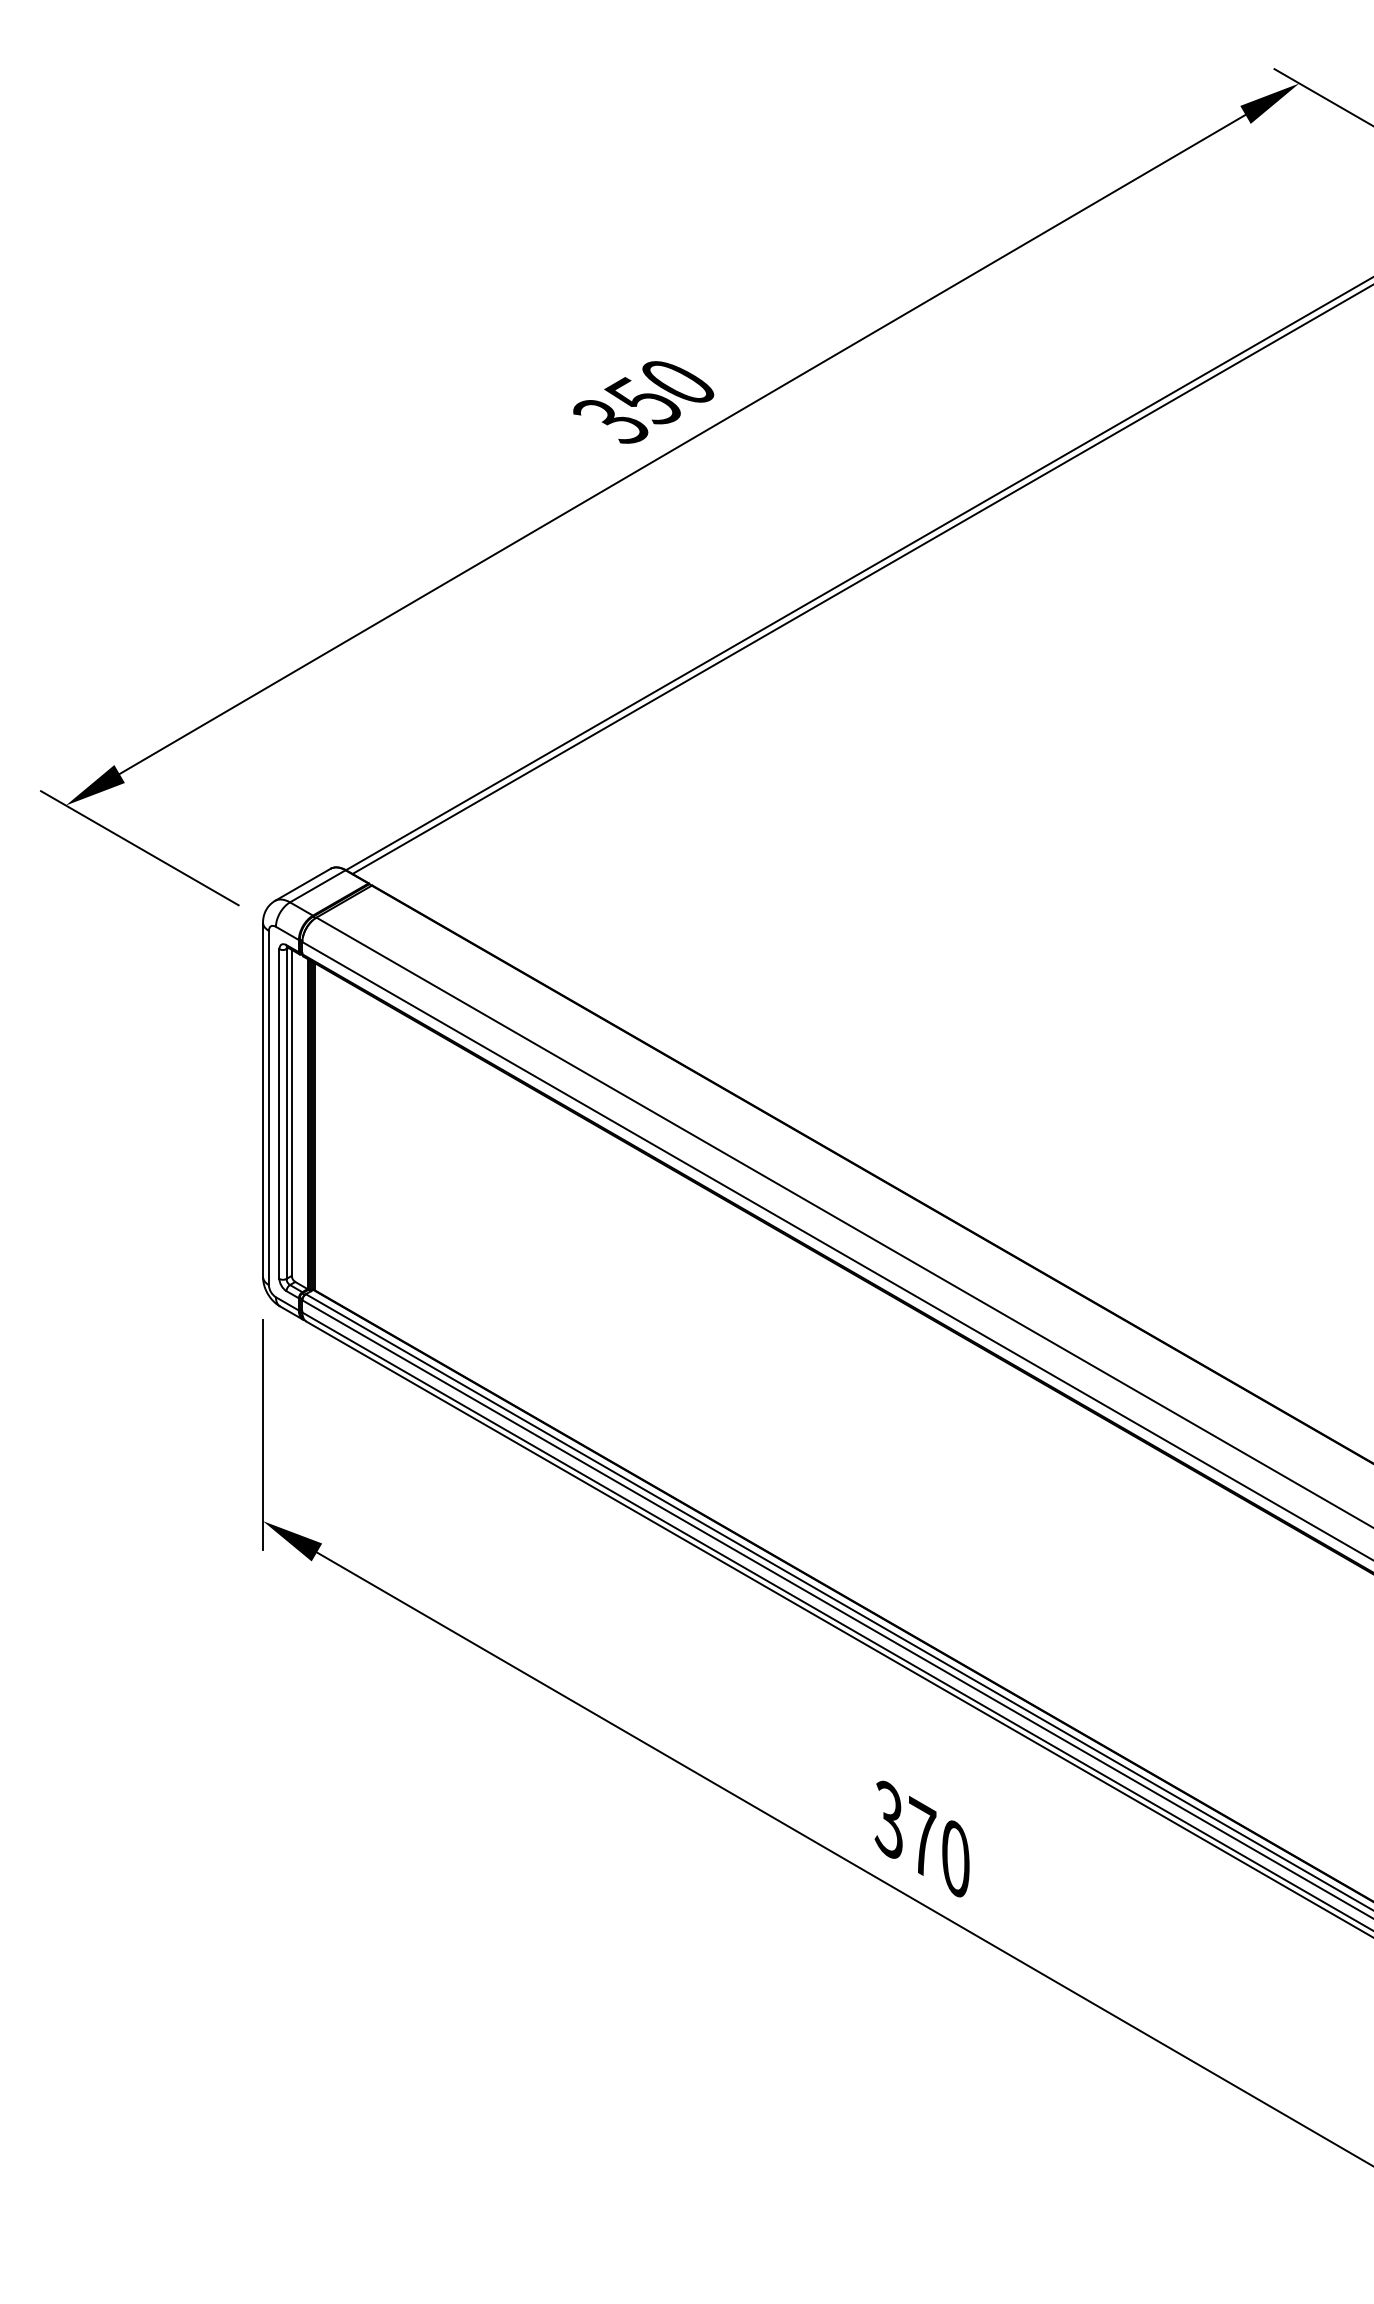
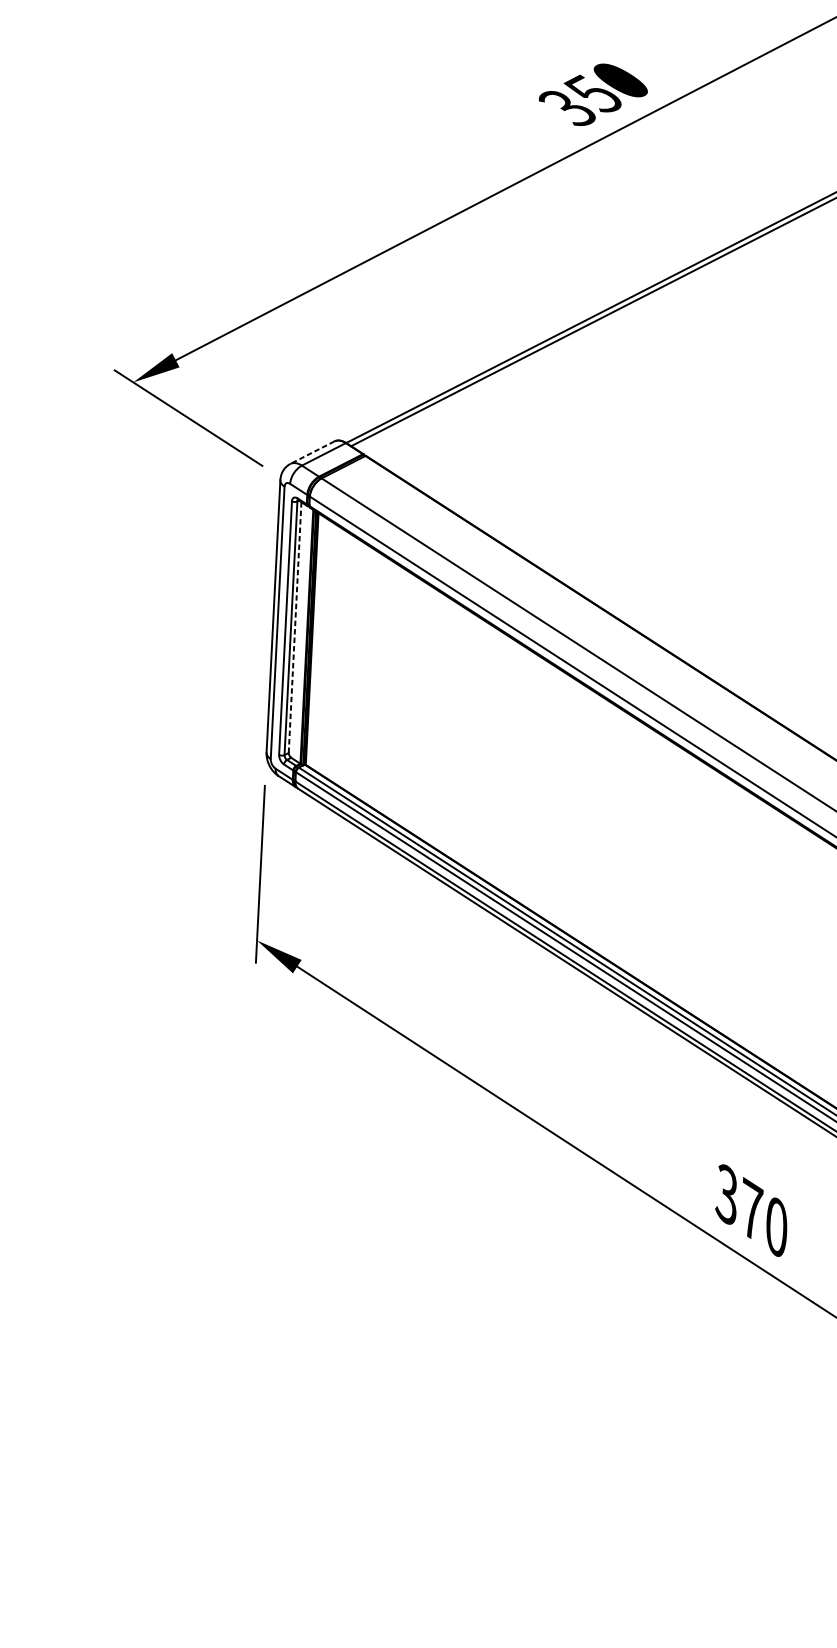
line: (302, 885) -> (312, 453), solid -> dashed
line: (291, 1113) -> (294, 628), solid -> dashed

